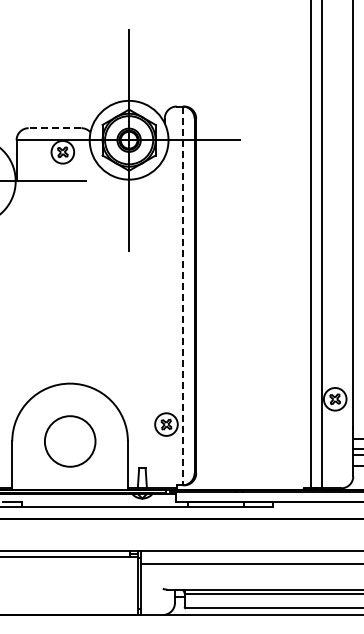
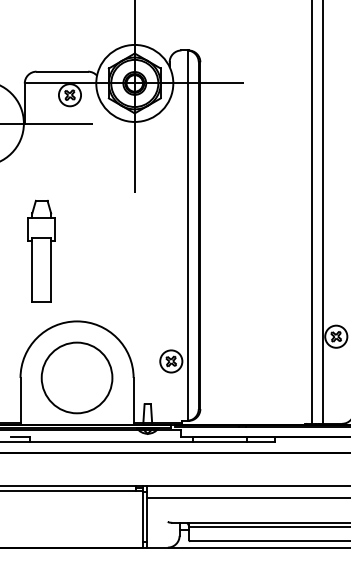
line: (54, 128) -> (61, 71), dashed -> solid
line: (183, 296) -> (187, 236), dashed -> solid
part: (33, 311) -> (41, 250), added
circle: (70, 441) -> (77, 377), size x1.43

